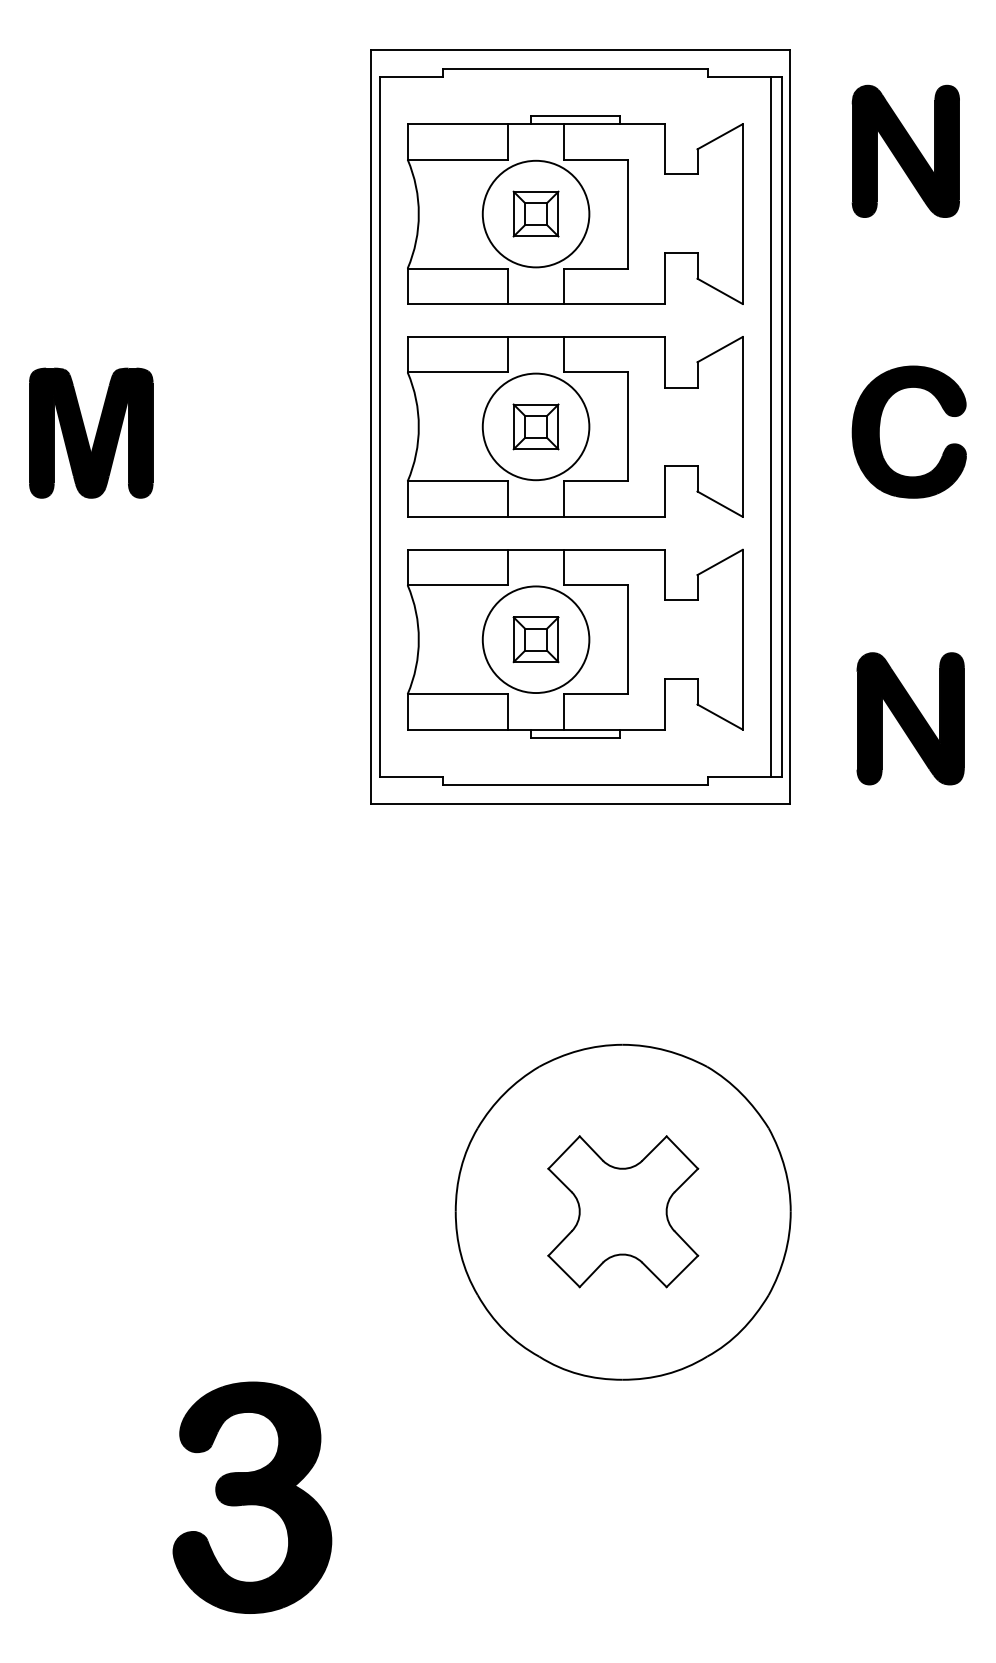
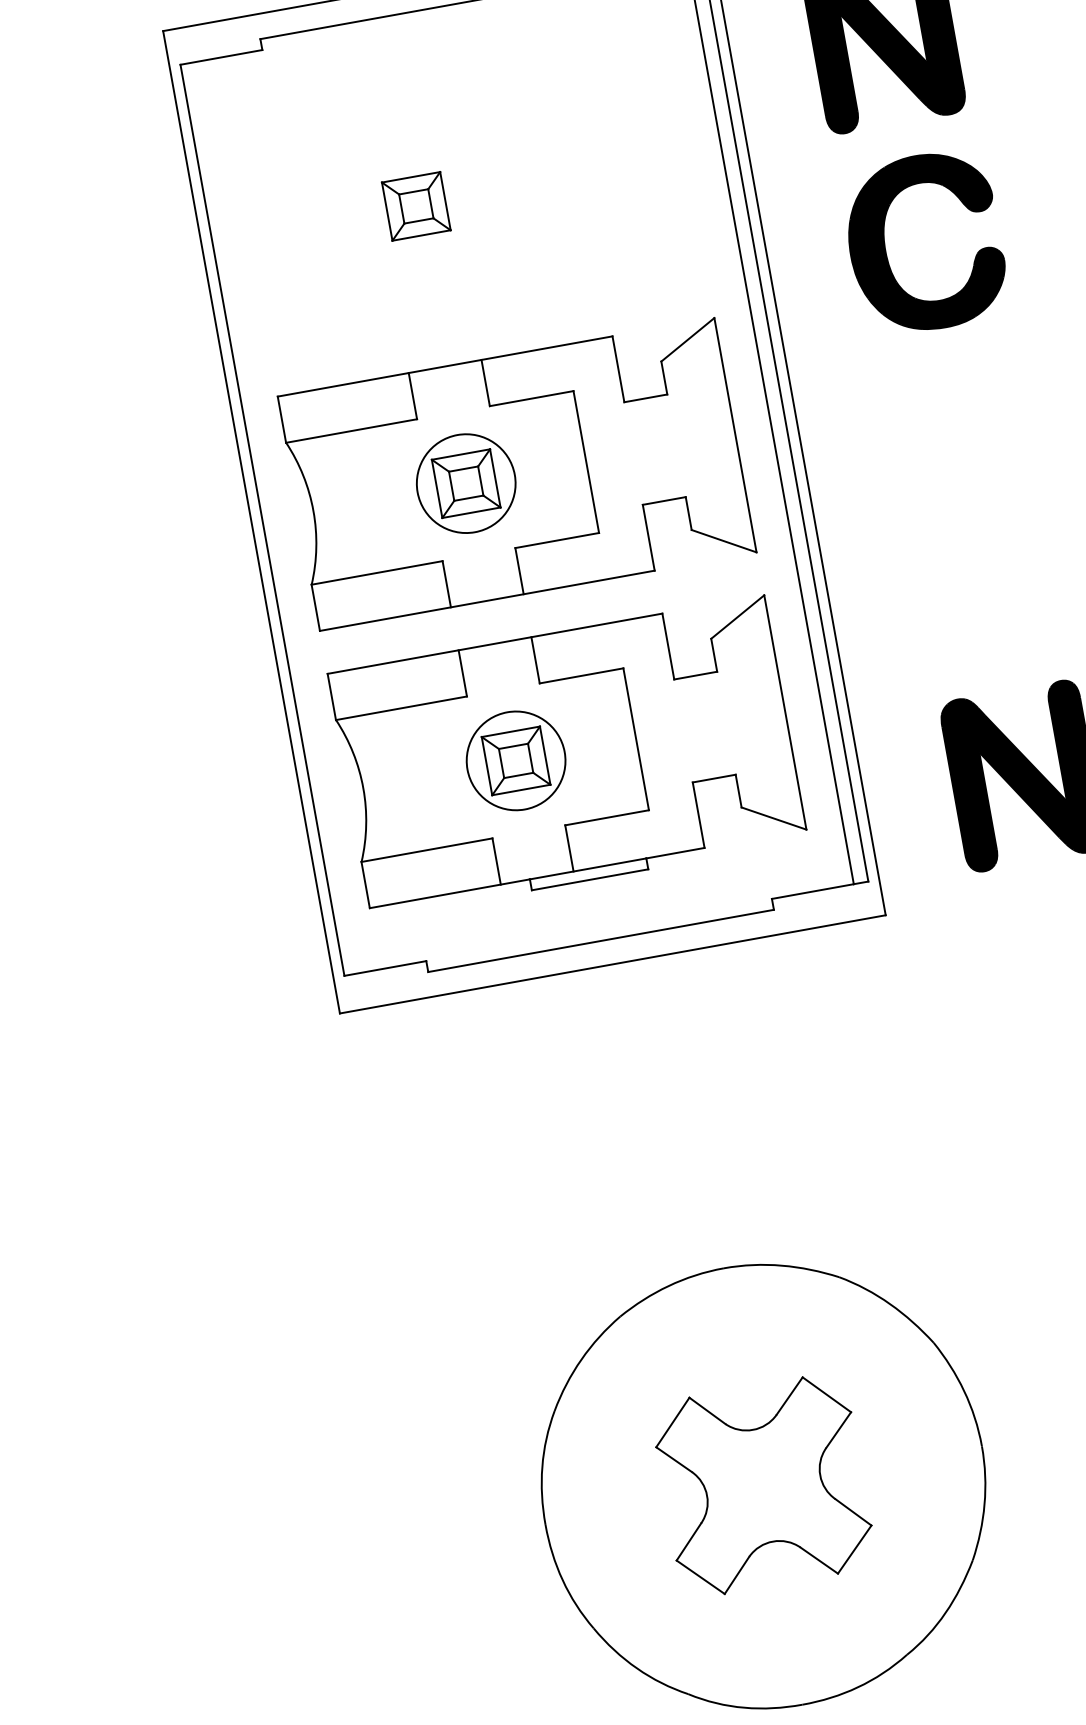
part: (575, 209) -> (466, 191), removed
part: (880, 425) -> (885, 240), moved
circle: (535, 426) -> (465, 483), size x0.7
circle: (535, 639) -> (515, 760), size x0.7

